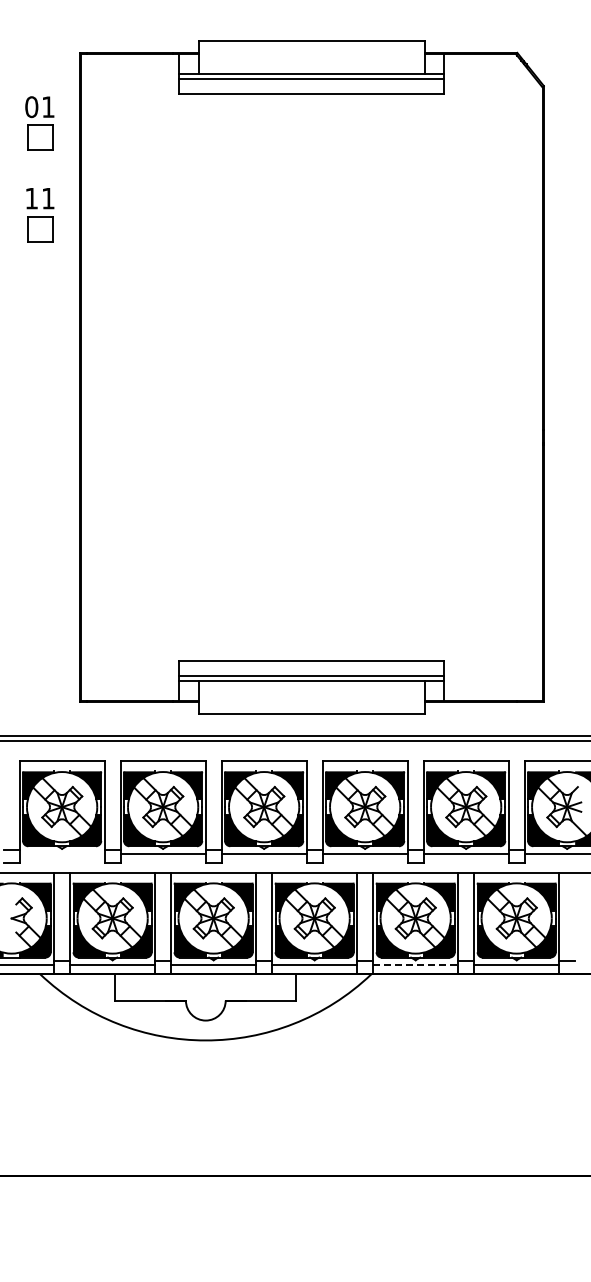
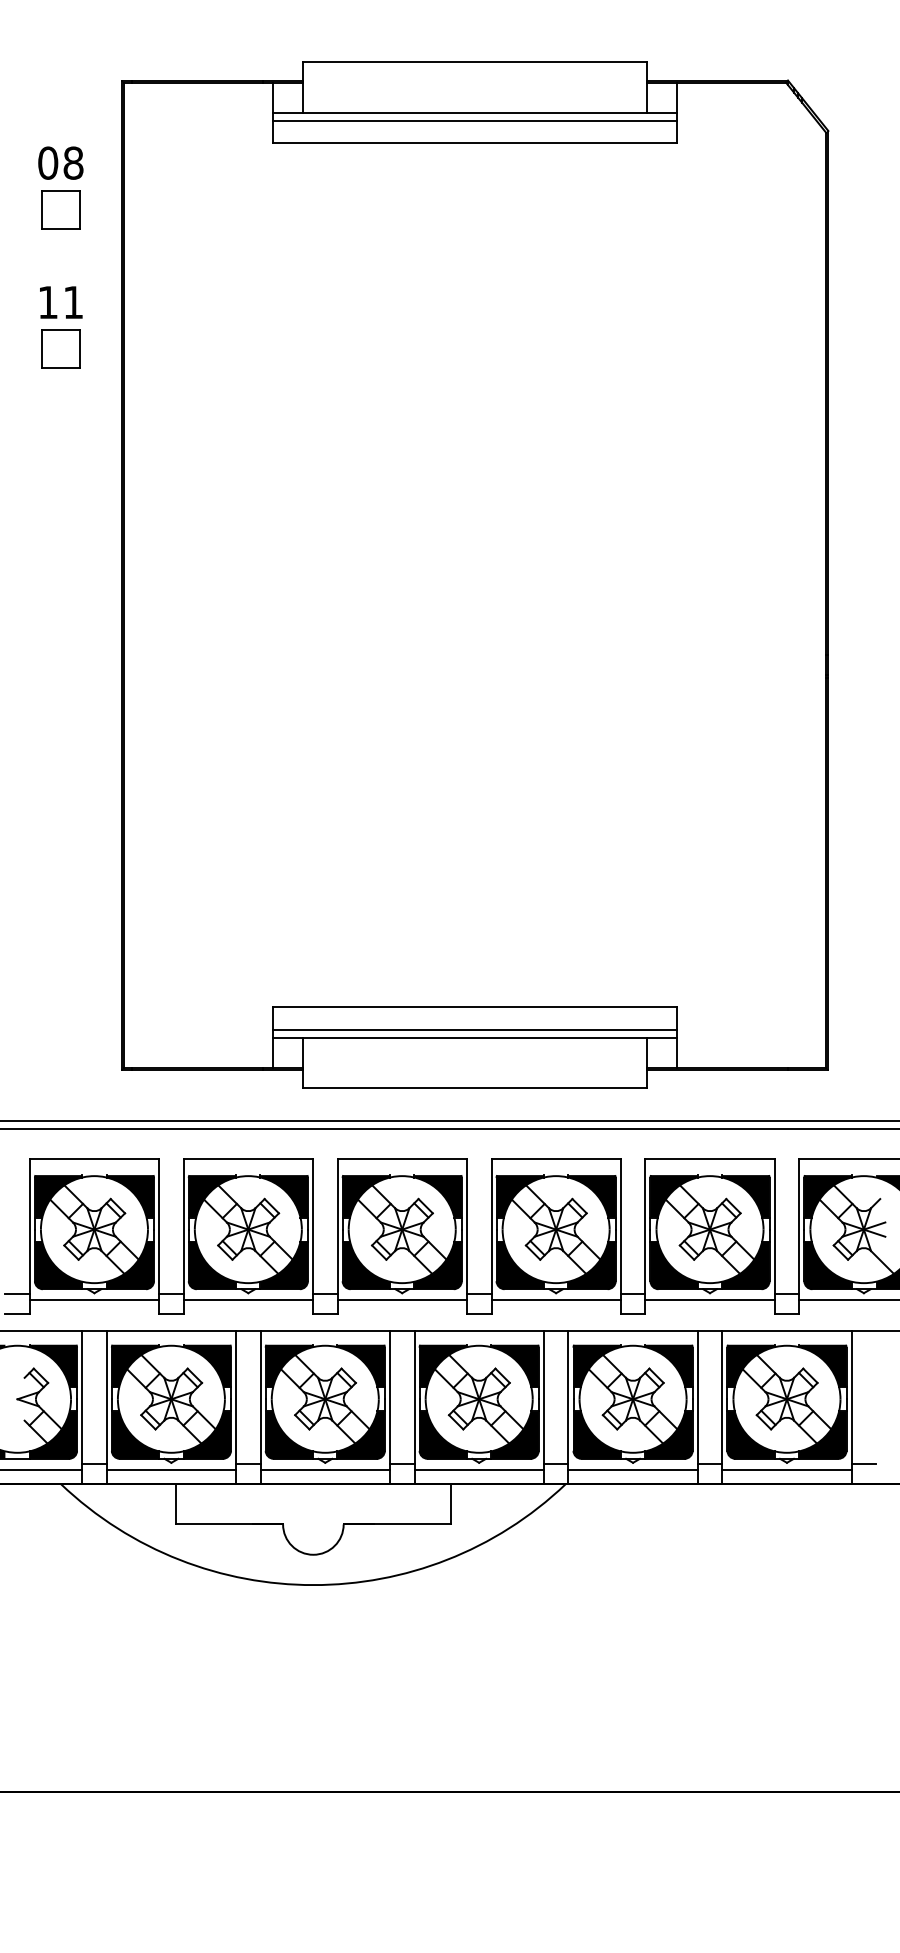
text: (48, 107) -> (73, 163), 01 -> 08
line: (61, 853) -> (93, 1300), added
line: (416, 964) -> (634, 1469), dashed -> solid

